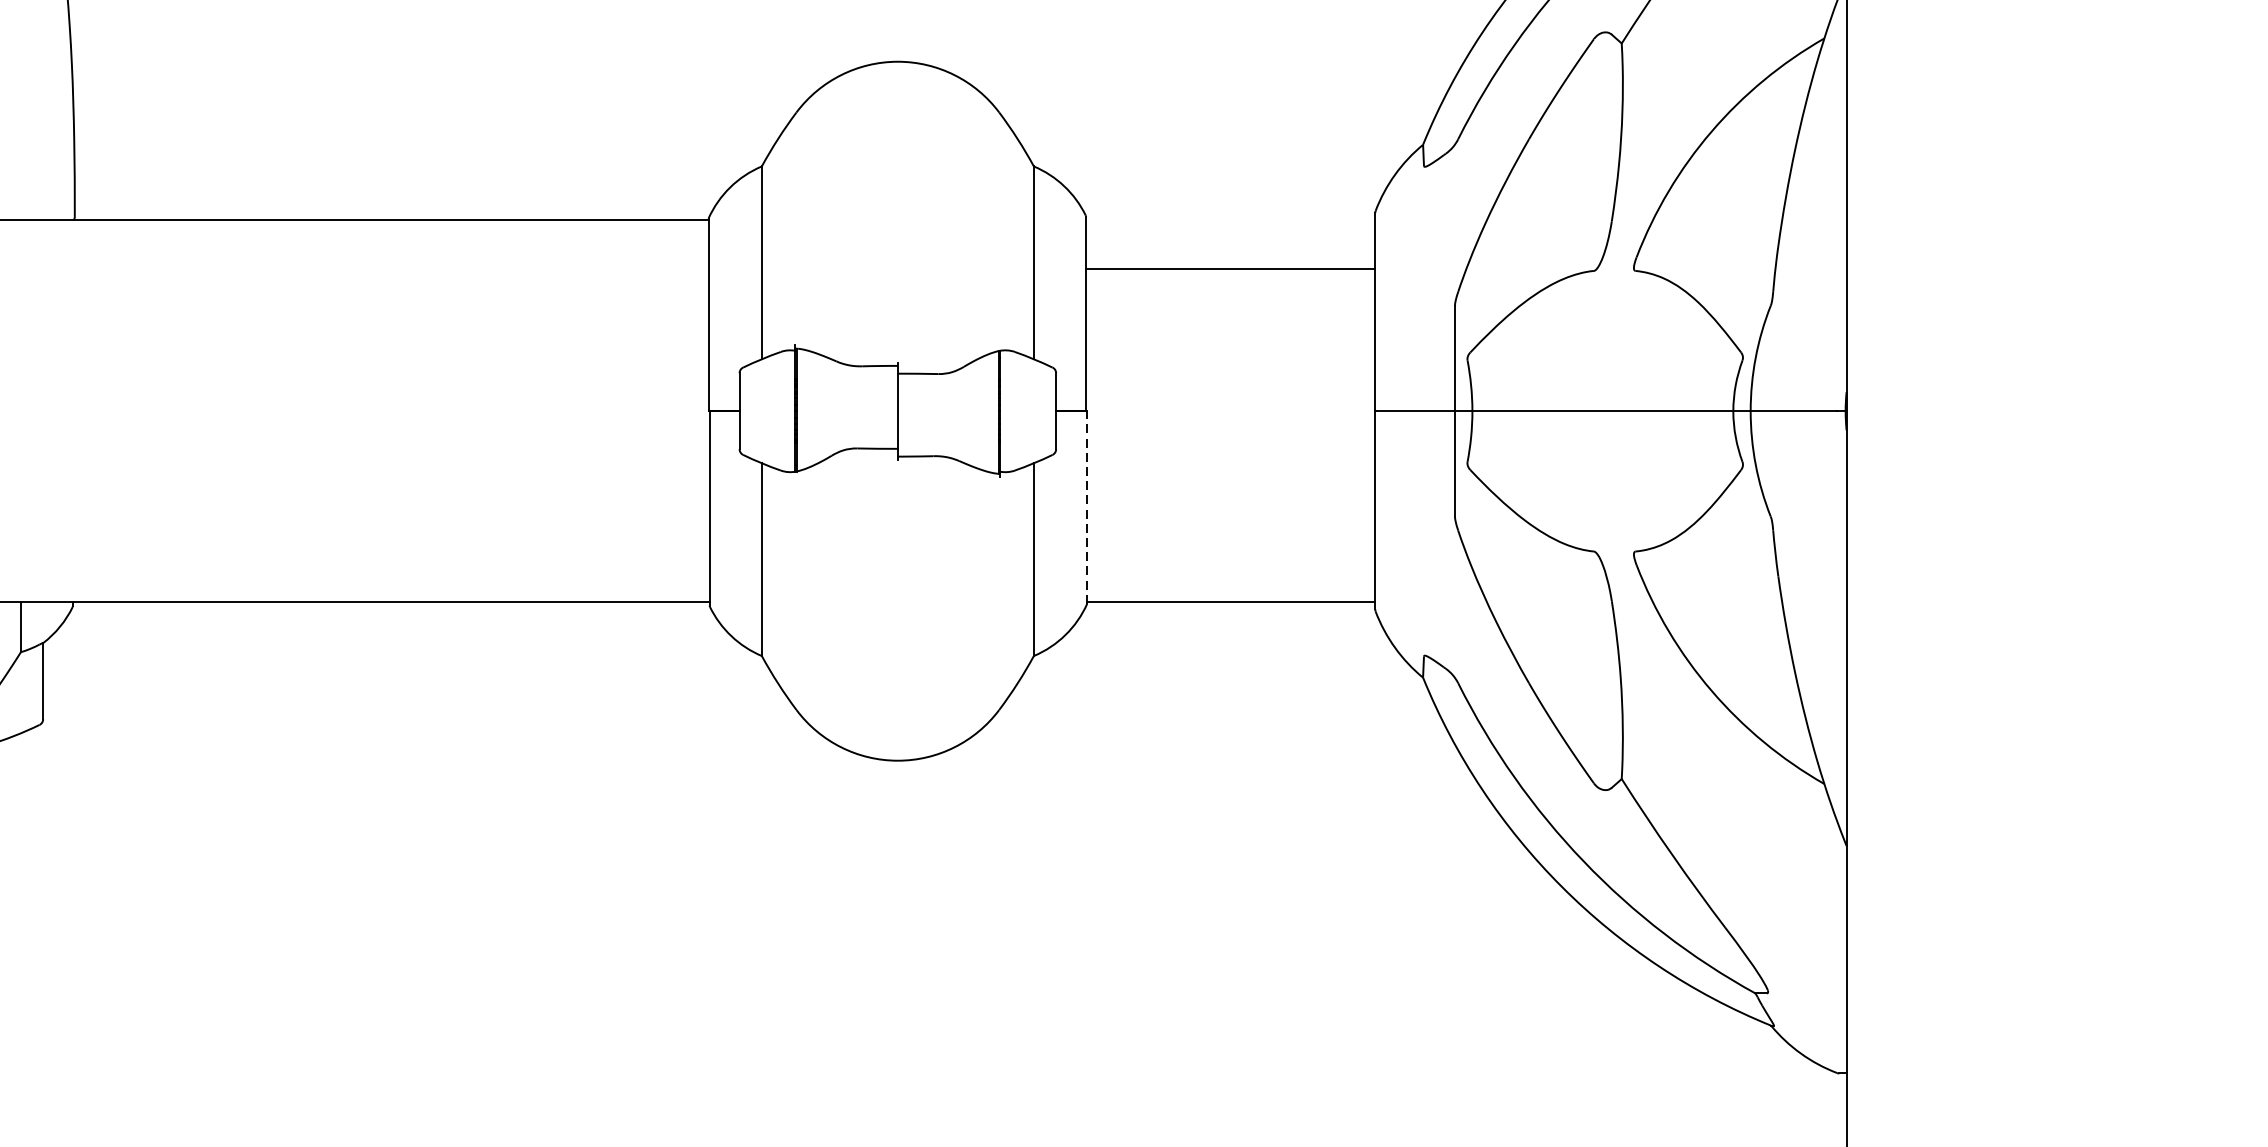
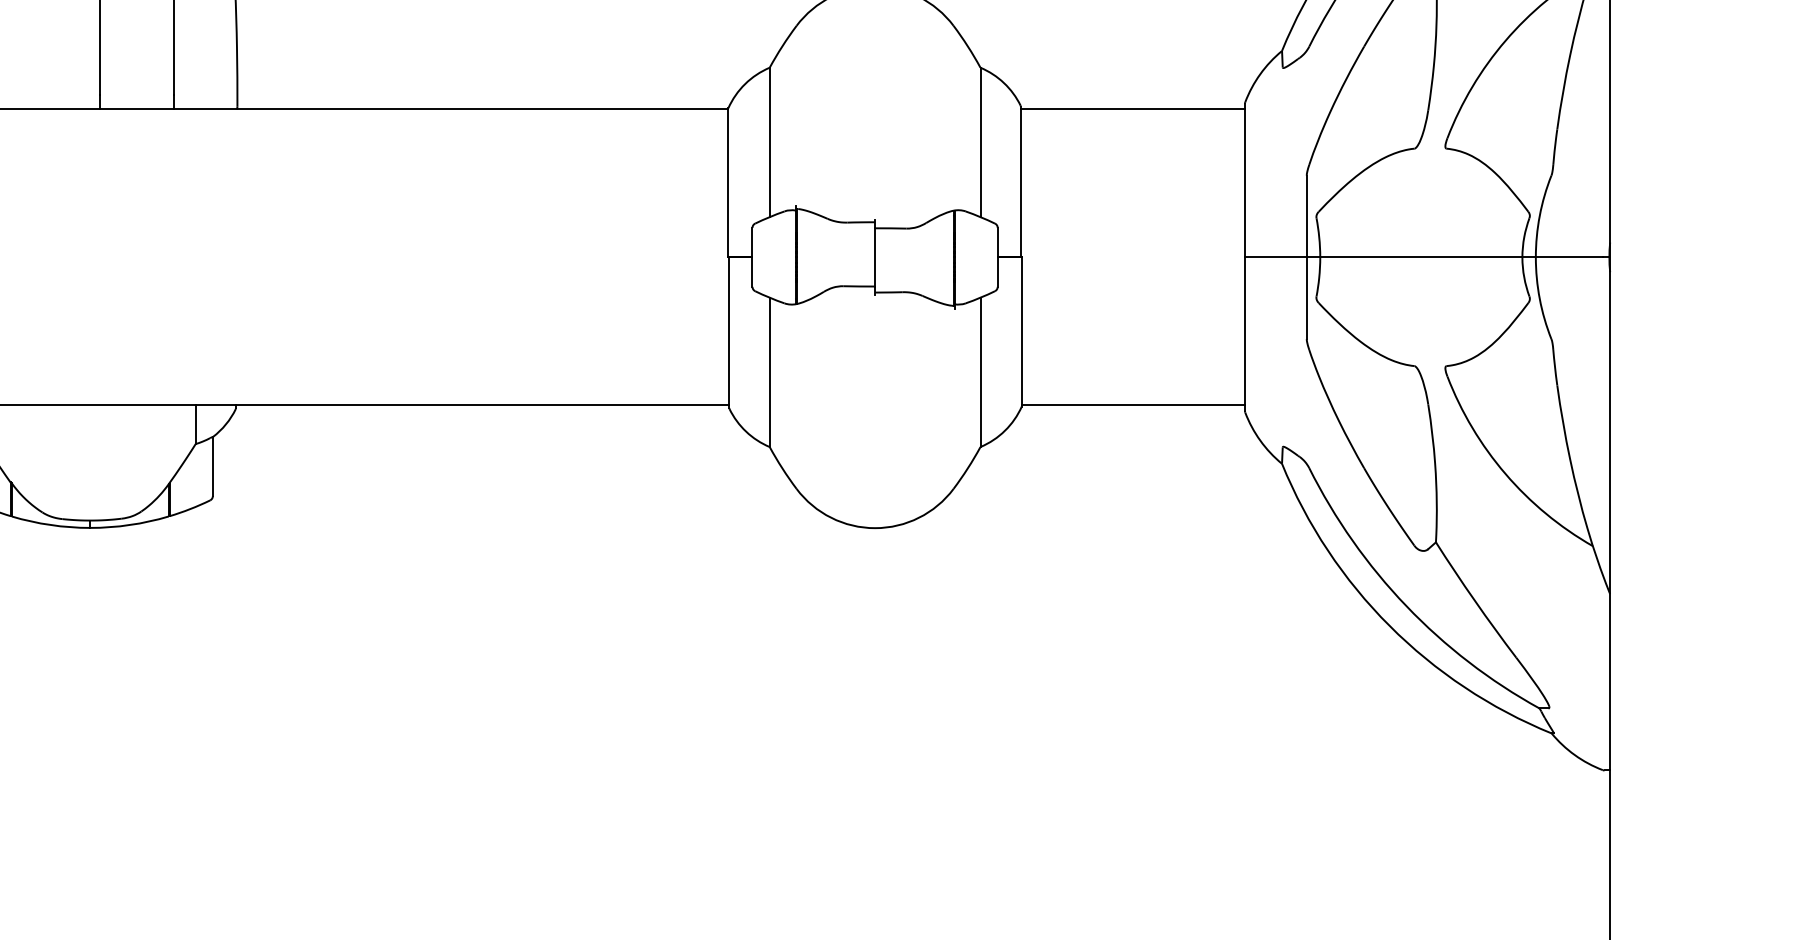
line: (1230, 269) -> (1132, 109), moved
line: (1086, 506) -> (1021, 331), dashed -> solid

